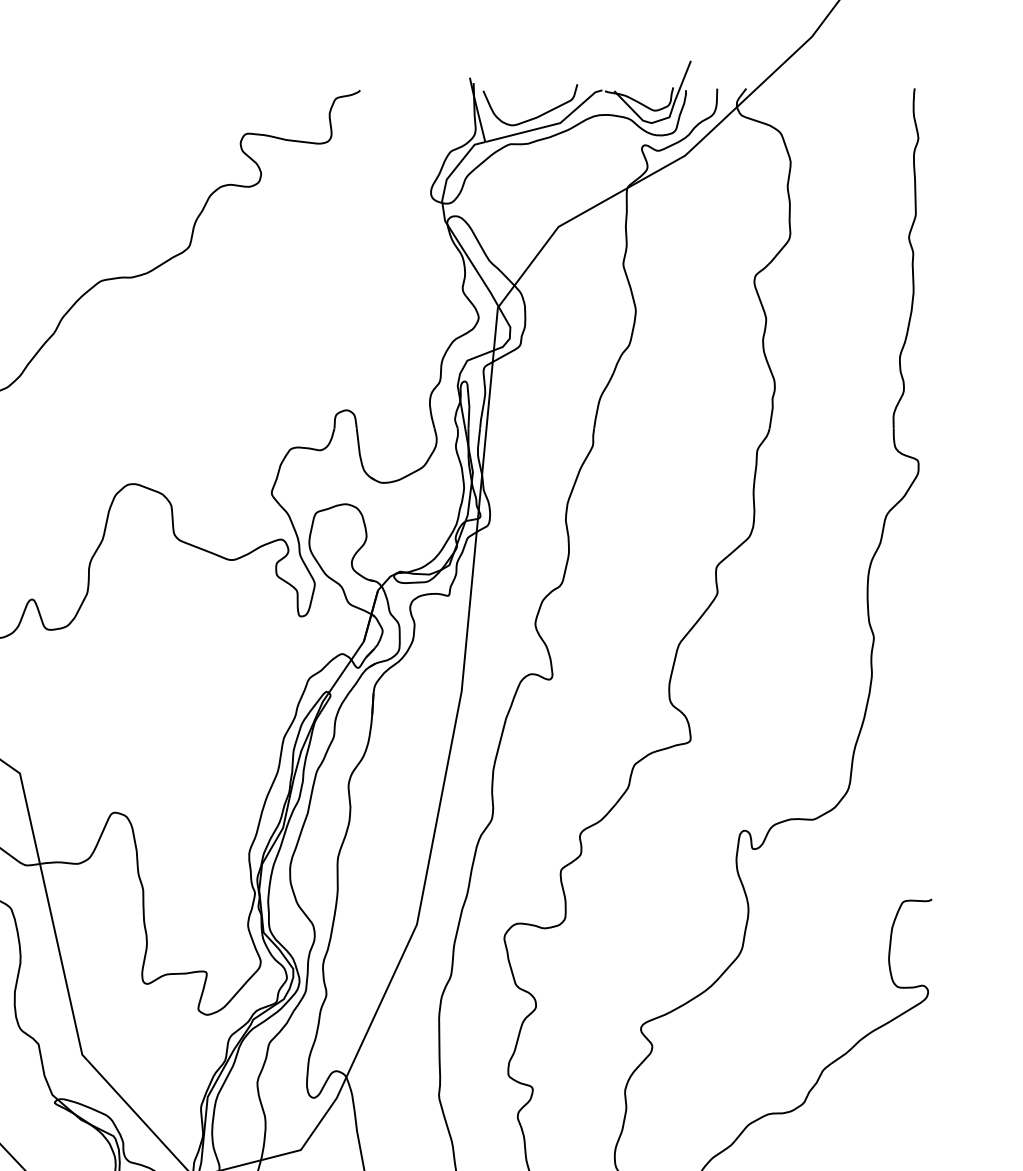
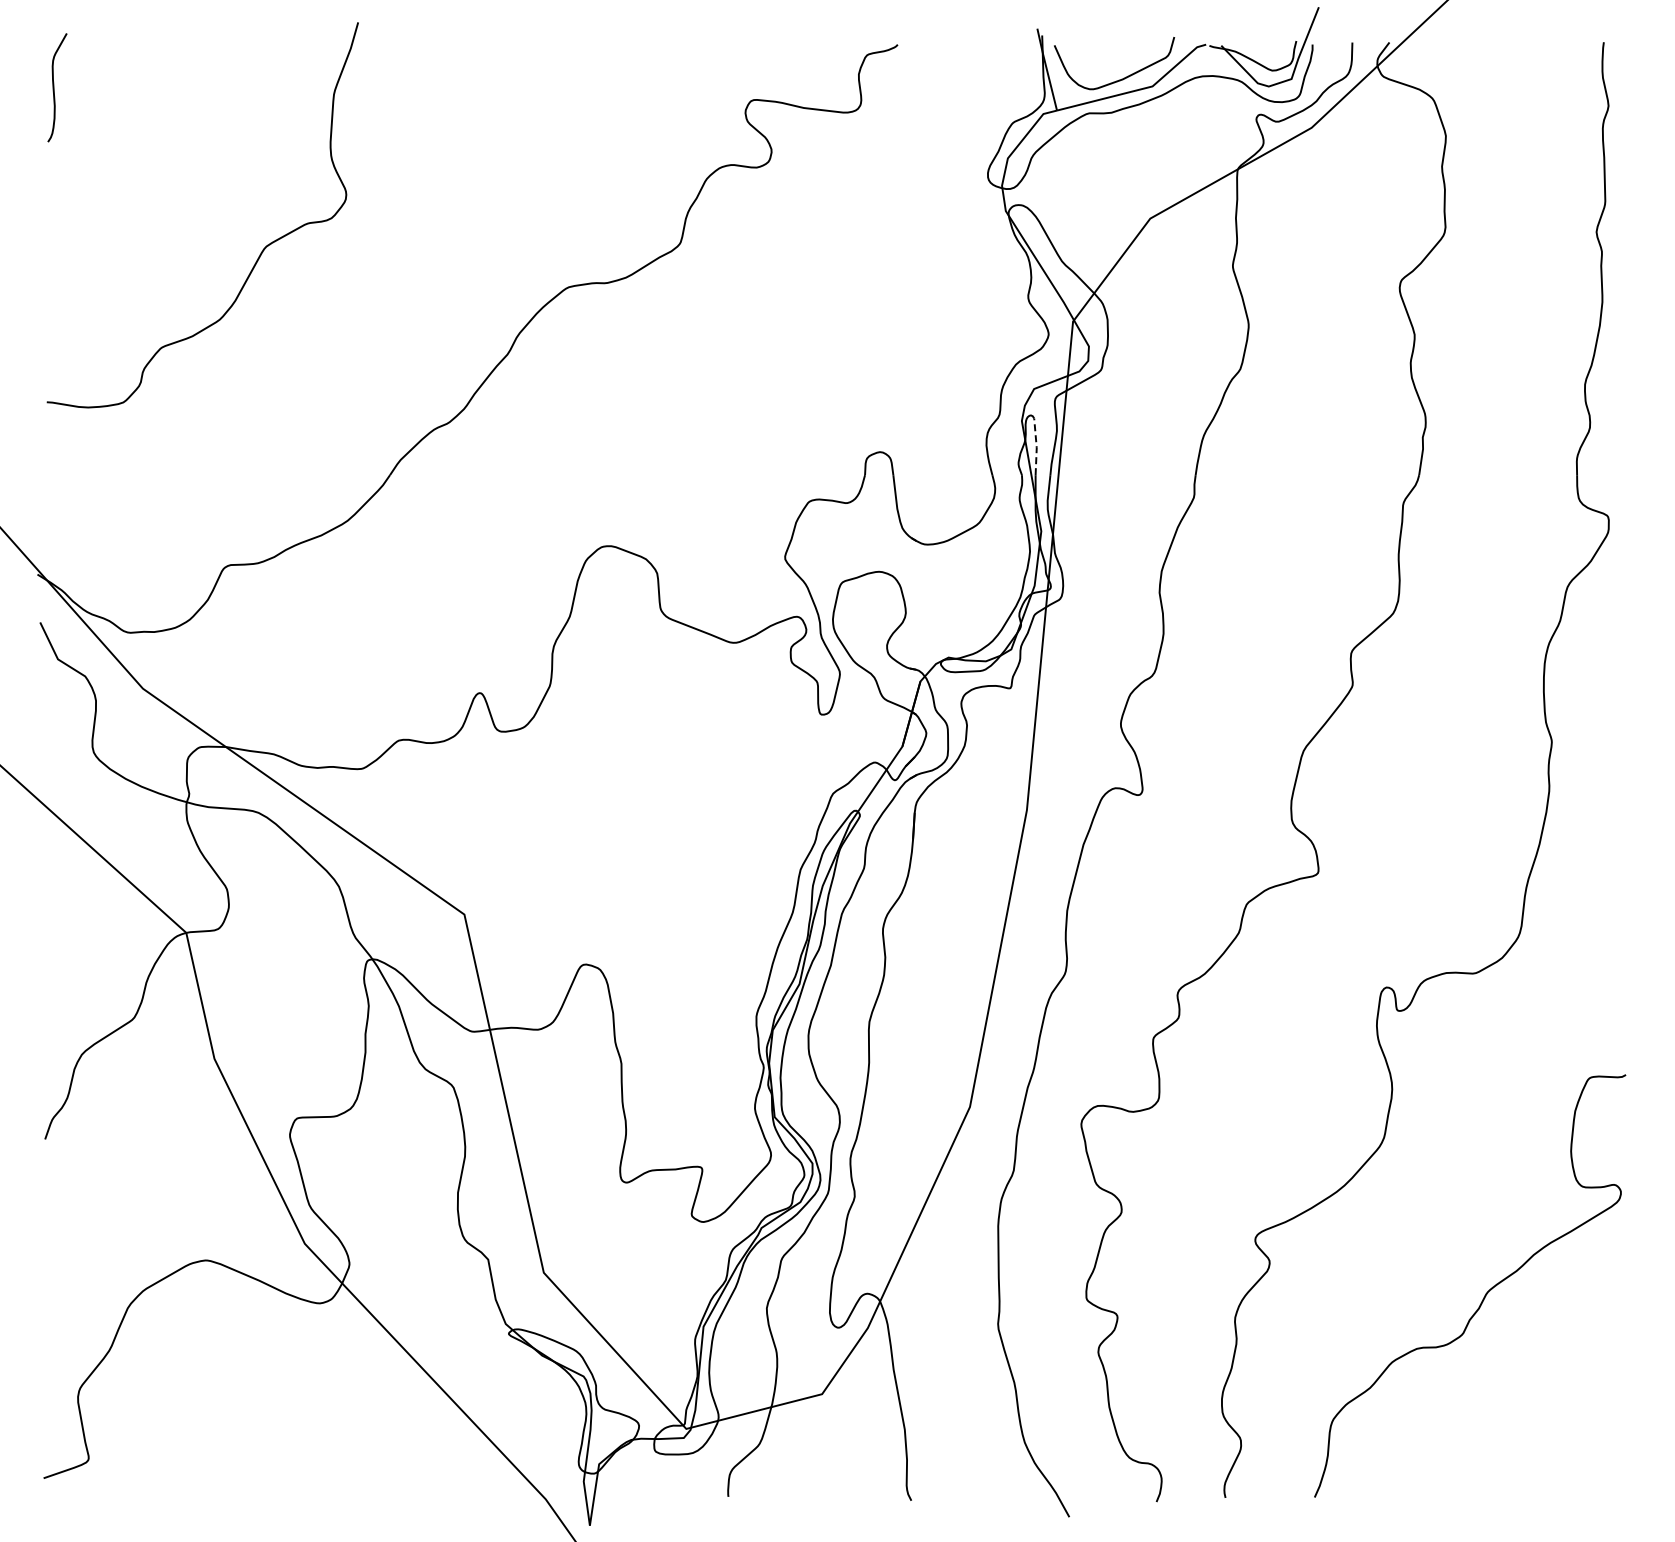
line: (469, 405) -> (1036, 446), solid -> dashed

